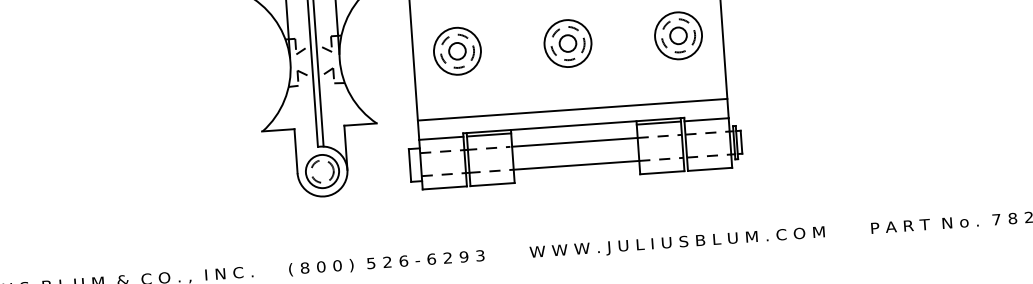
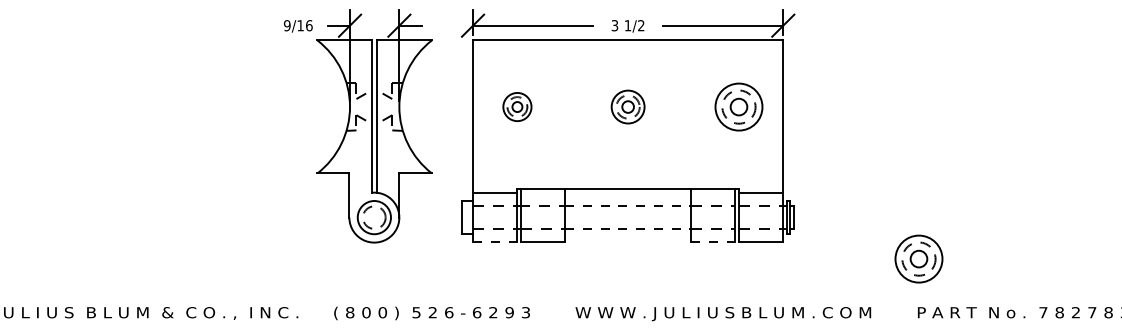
part: (567, 43) -> (627, 106), size x0.7
part: (457, 50) -> (517, 106), size x0.6
line: (572, 109) -> (628, 173), removed
line: (659, 122) -> (713, 192), removed
line: (488, 134) -> (542, 192), removed
line: (575, 142) -> (628, 206), solid -> dashed
line: (576, 165) -> (628, 229), solid -> dashed
line: (662, 172) -> (713, 242), solid -> dashed
part: (868, 174) -> (918, 258), added
line: (445, 187) -> (495, 242), solid -> dashed

